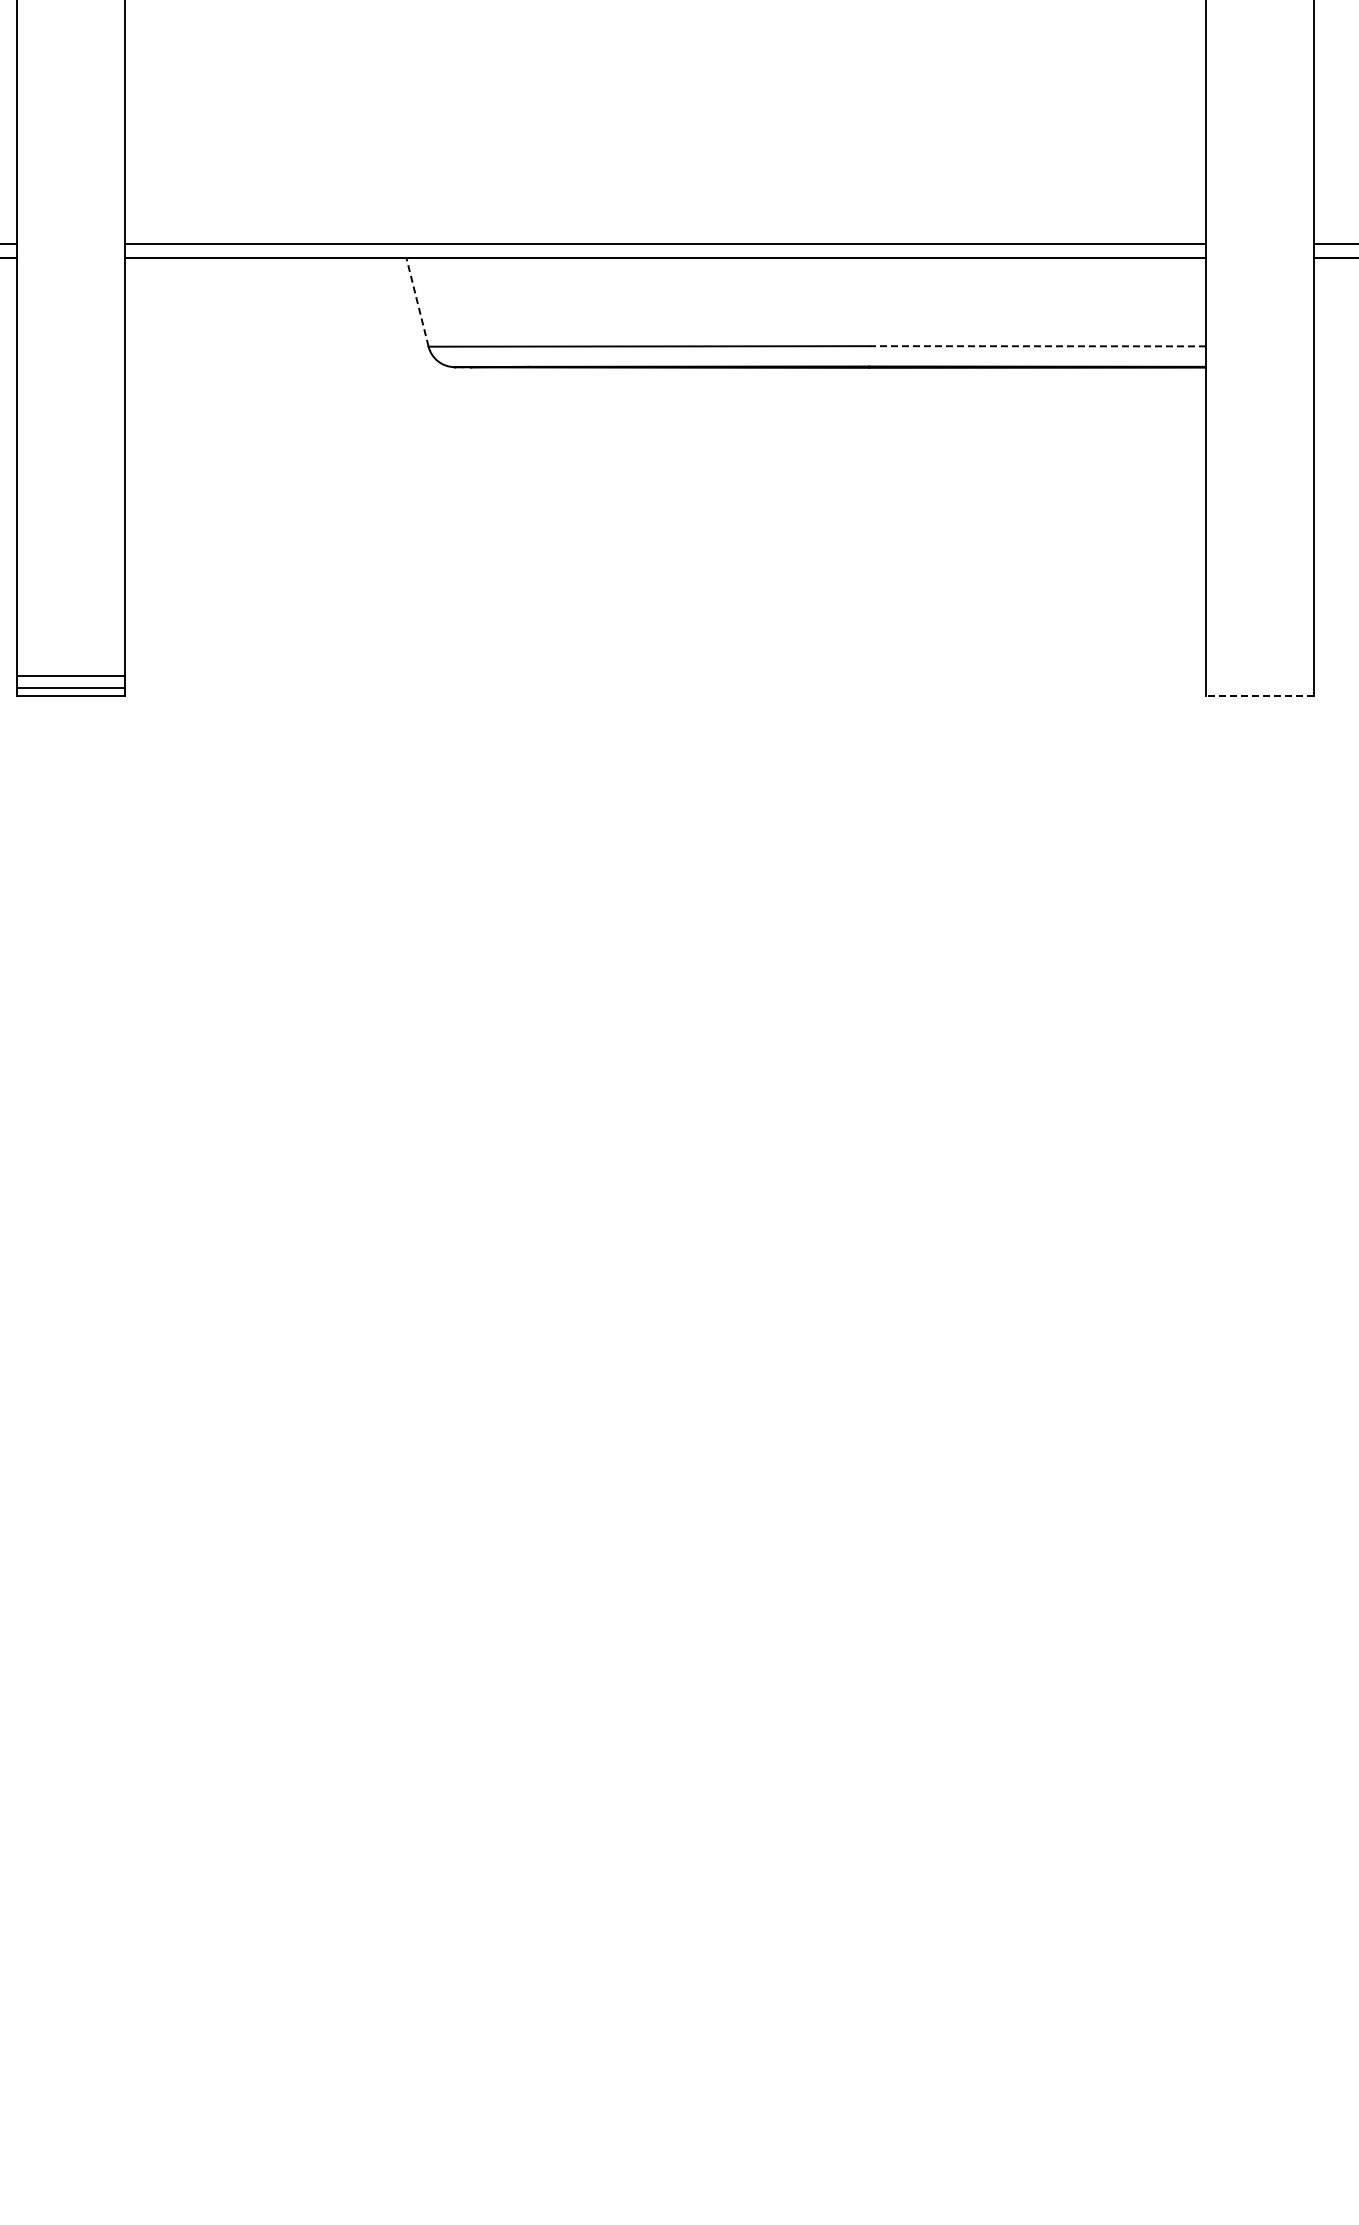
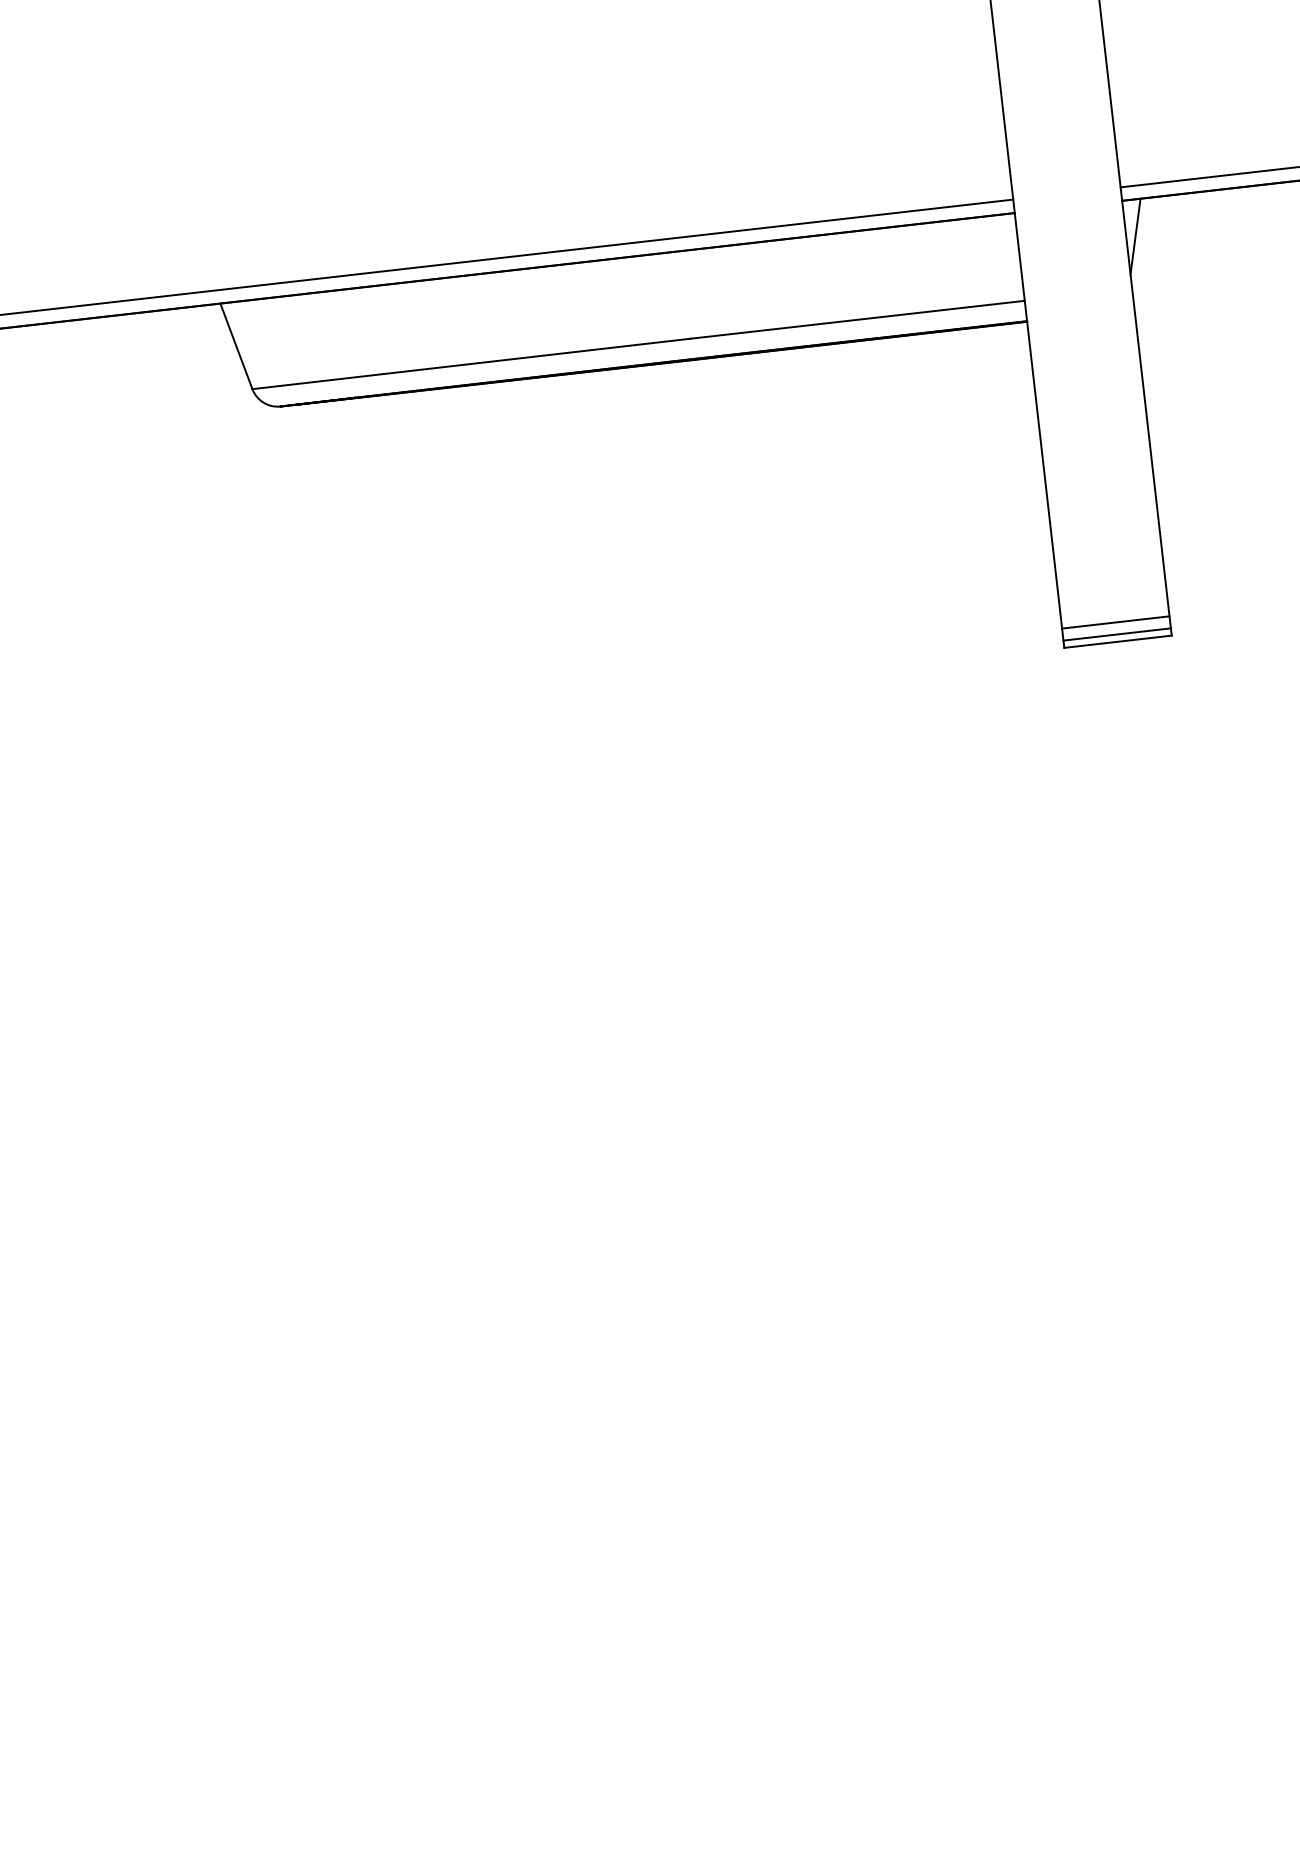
line: (1323, 295) -> (1135, 236), added
line: (417, 302) -> (236, 346), dashed -> solid
line: (1037, 346) -> (857, 320), dashed -> solid
line: (1259, 676) -> (1115, 622), added
line: (1259, 688) -> (1116, 634), added
line: (1259, 695) -> (1117, 641), dashed -> solid

